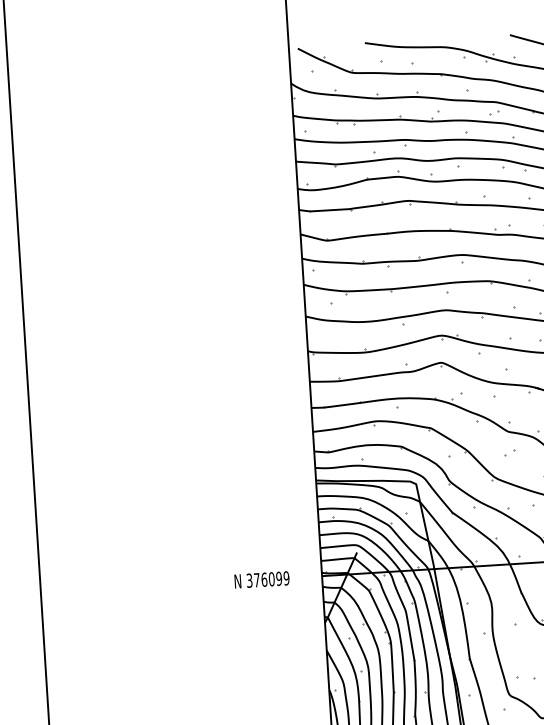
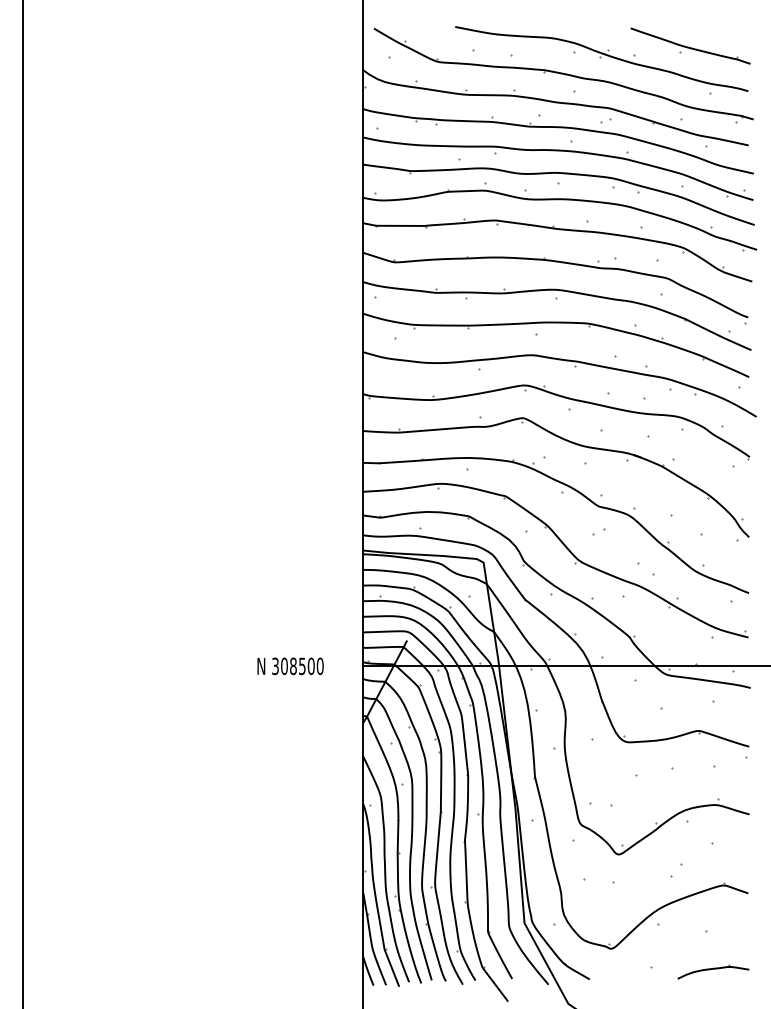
text: (271, 579) -> (302, 666), 376099 -> 308500

